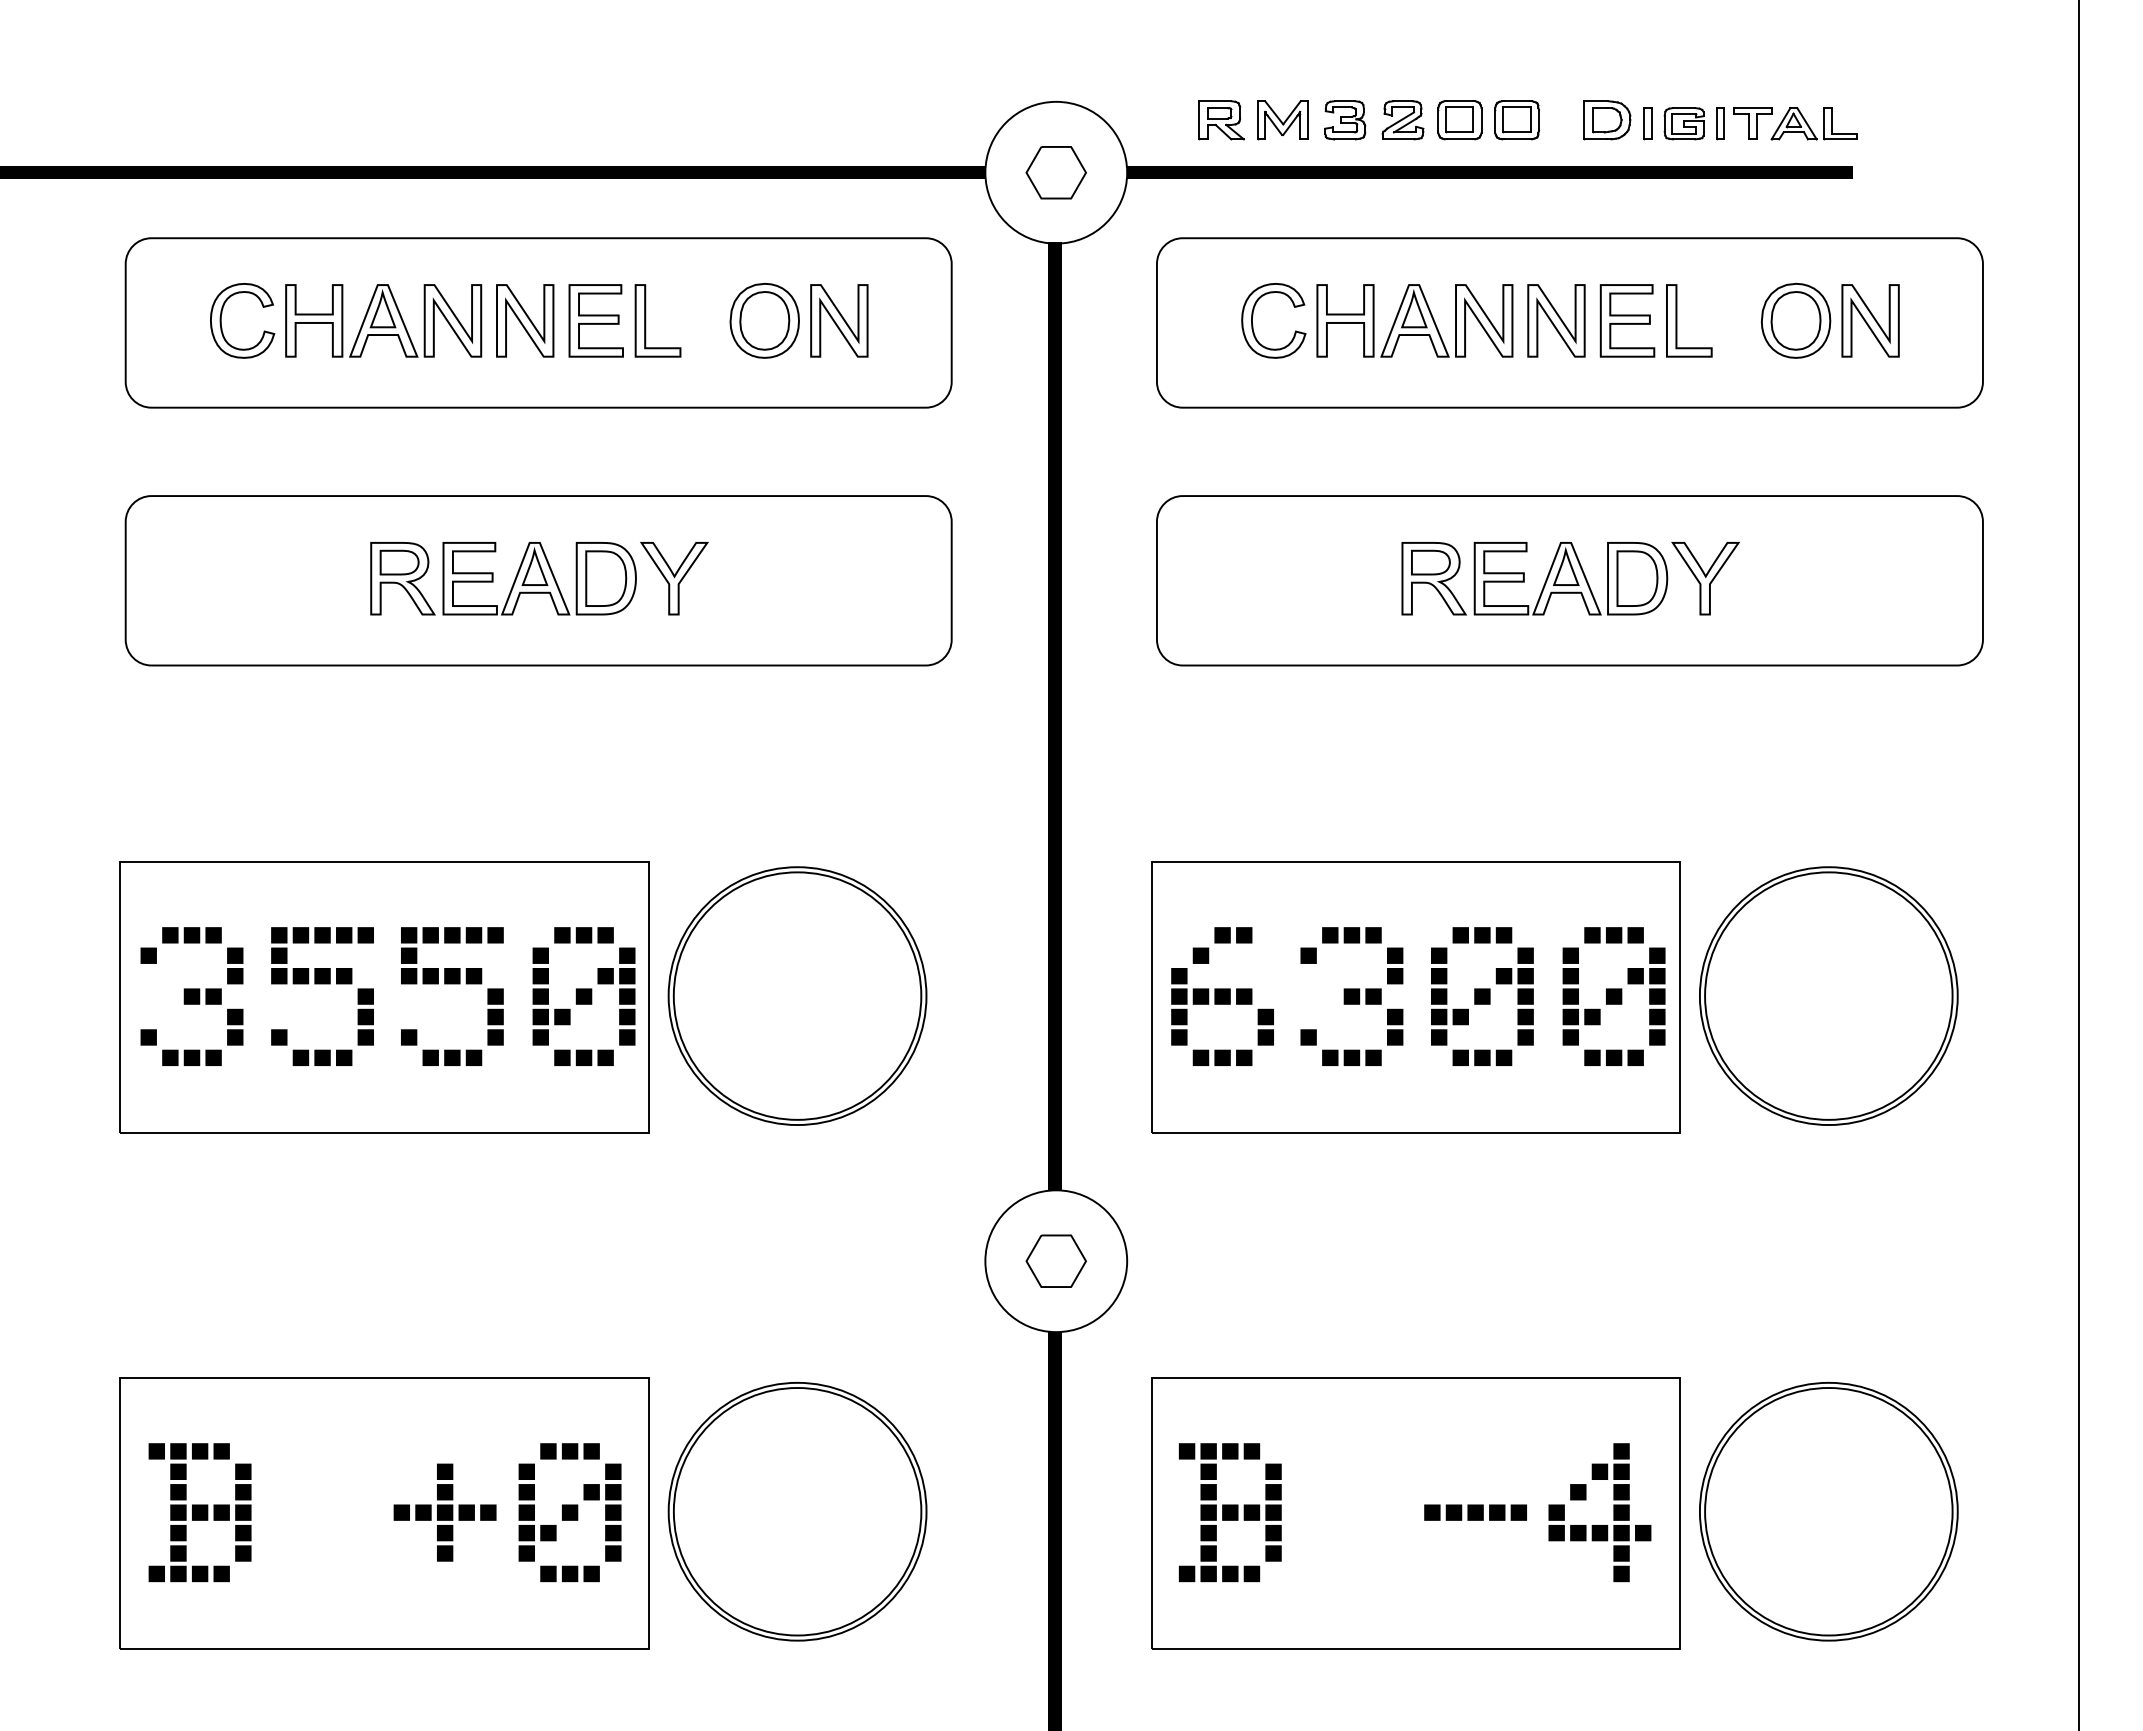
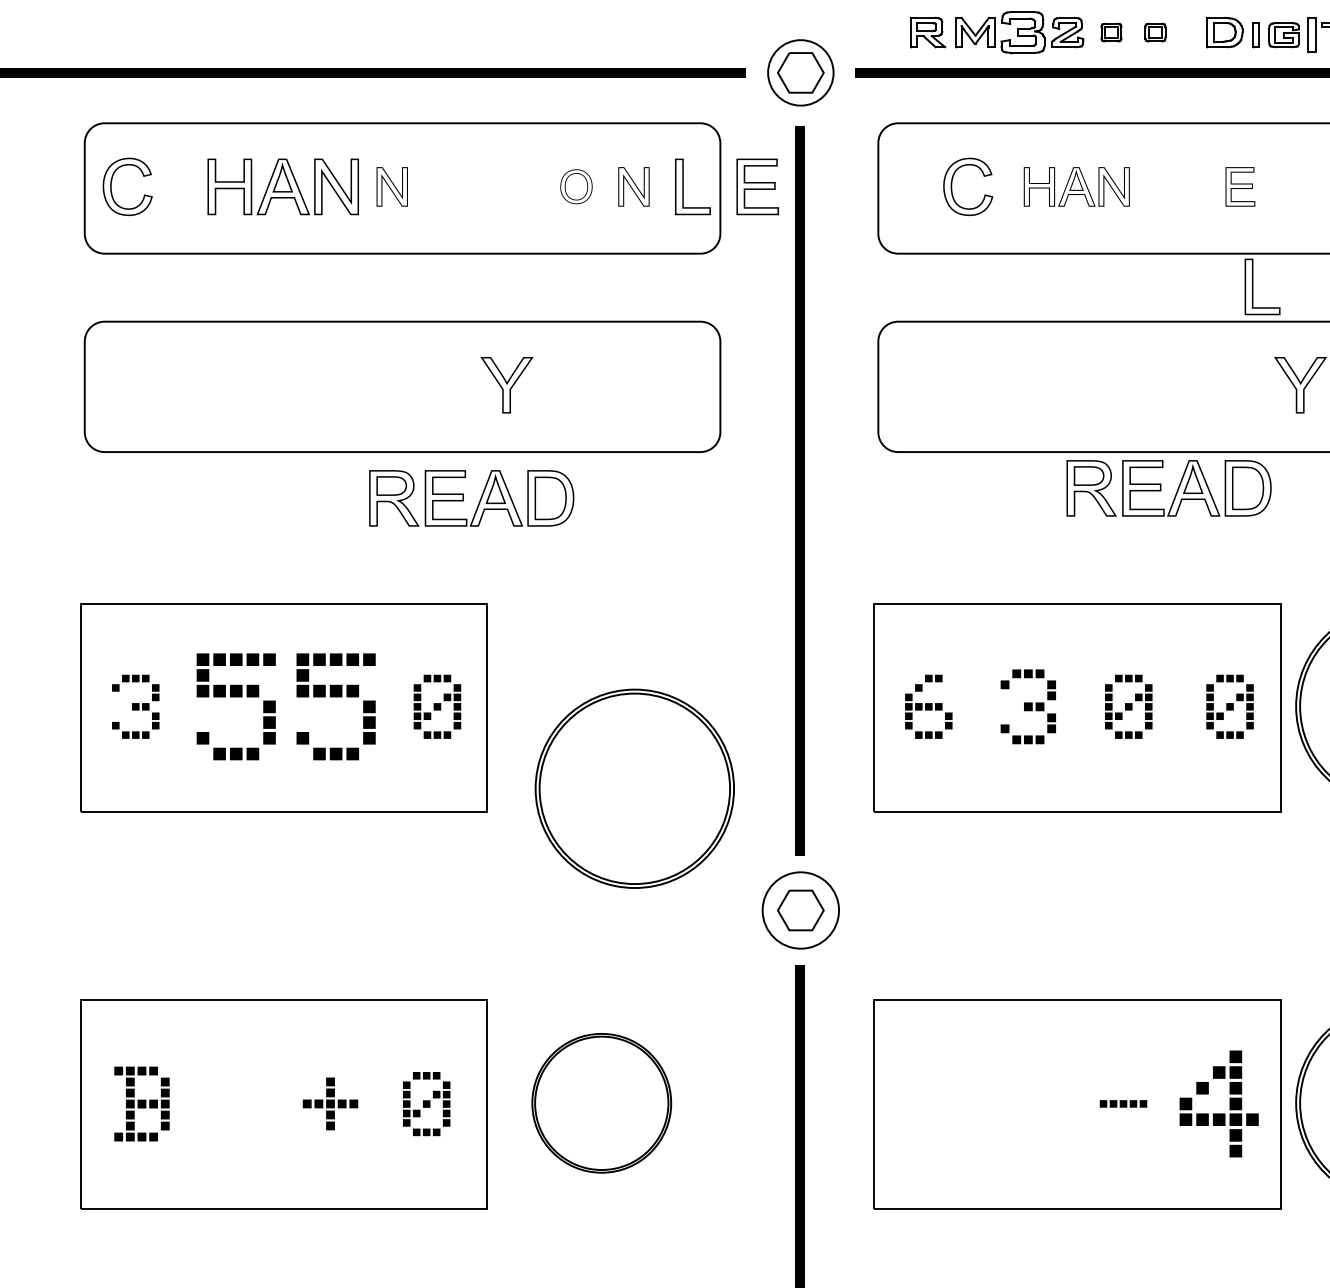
part: (1345, 120) -> (1023, 32), size x1.4
part: (1459, 120) -> (1111, 32), size x0.6
part: (1516, 120) -> (1154, 32), size x0.6
part: (1720, 123) -> (1311, 35), size x1.4
circle: (1056, 172) -> (801, 72), size x0.6
part: (221, 320) -> (111, 186), moved
part: (525, 320) -> (392, 186), size x0.7
part: (595, 320) -> (757, 186), moved
part: (646, 320) -> (684, 186), moved
part: (764, 320) -> (576, 186), size x0.6
part: (839, 320) -> (634, 186), size x0.7
part: (1414, 320) -> (1076, 186), size x0.7
part: (1556, 320) -> (1185, 186), removed
part: (1627, 320) -> (1240, 186), size x0.7
part: (1677, 320) -> (1253, 286), moved
part: (493, 578) -> (463, 498), moved
part: (1524, 578) -> (1161, 488), moved
part: (797, 995) -> (634, 788), moved
part: (191, 996) -> (135, 706), size x0.6
part: (583, 996) -> (437, 706), size x0.6
part: (1222, 996) -> (928, 706), size x0.6
part: (1351, 996) -> (1028, 706), size x0.7
part: (1482, 996) -> (1128, 706), size x0.6
part: (1613, 996) -> (1229, 706), size x0.6
circle: (1056, 1261) -> (801, 910), size x0.7
part: (797, 1511) -> (601, 1103), size x0.7
part: (199, 1512) -> (141, 1103), size x0.7
part: (444, 1512) -> (330, 1103), size x0.7
part: (569, 1512) -> (426, 1103), size x0.6
part: (1229, 1512) -> (934, 1103), removed
part: (1475, 1512) -> (1123, 1103), size x0.6

